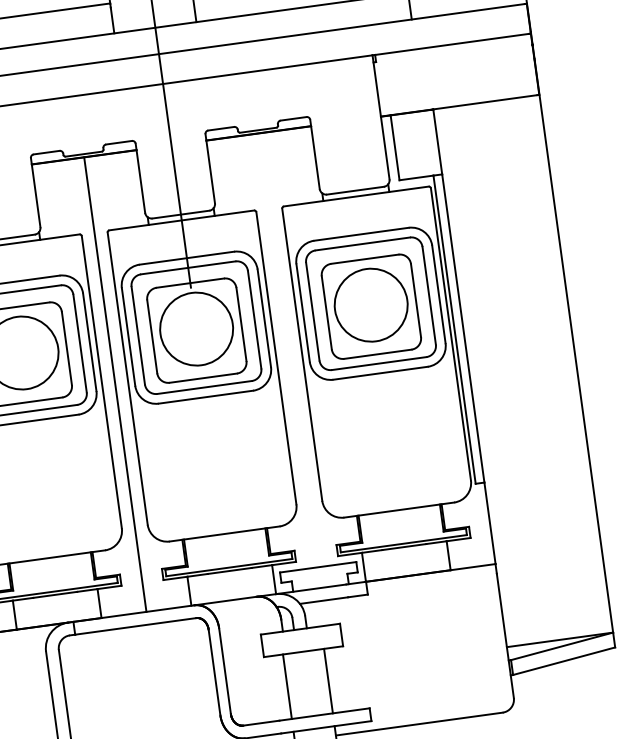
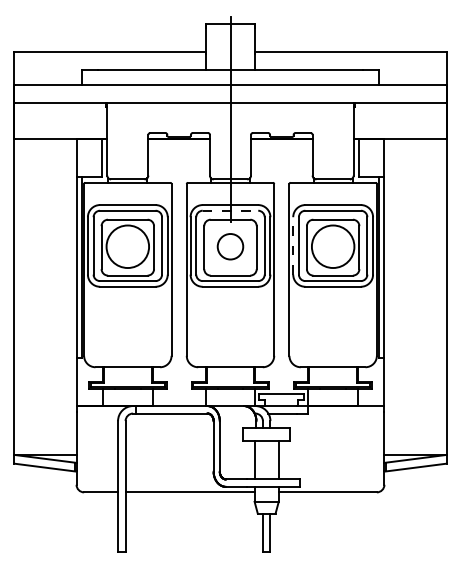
line: (188, 267) -> (230, 210), solid -> dashed
line: (303, 312) -> (293, 245), solid -> dashed
circle: (196, 328) -> (230, 246), size x0.6
line: (115, 384) -> (179, 272), removed

